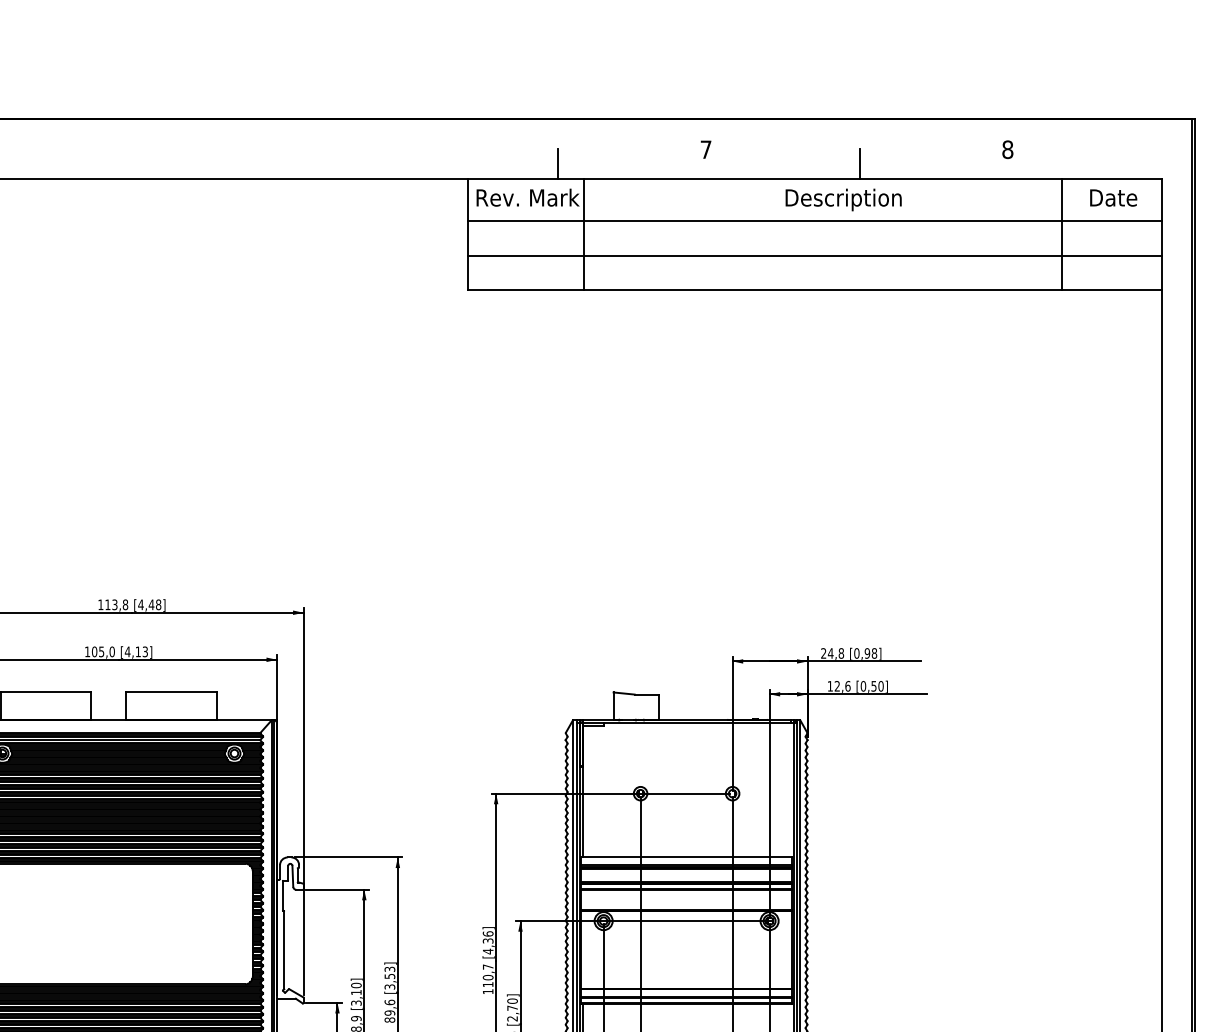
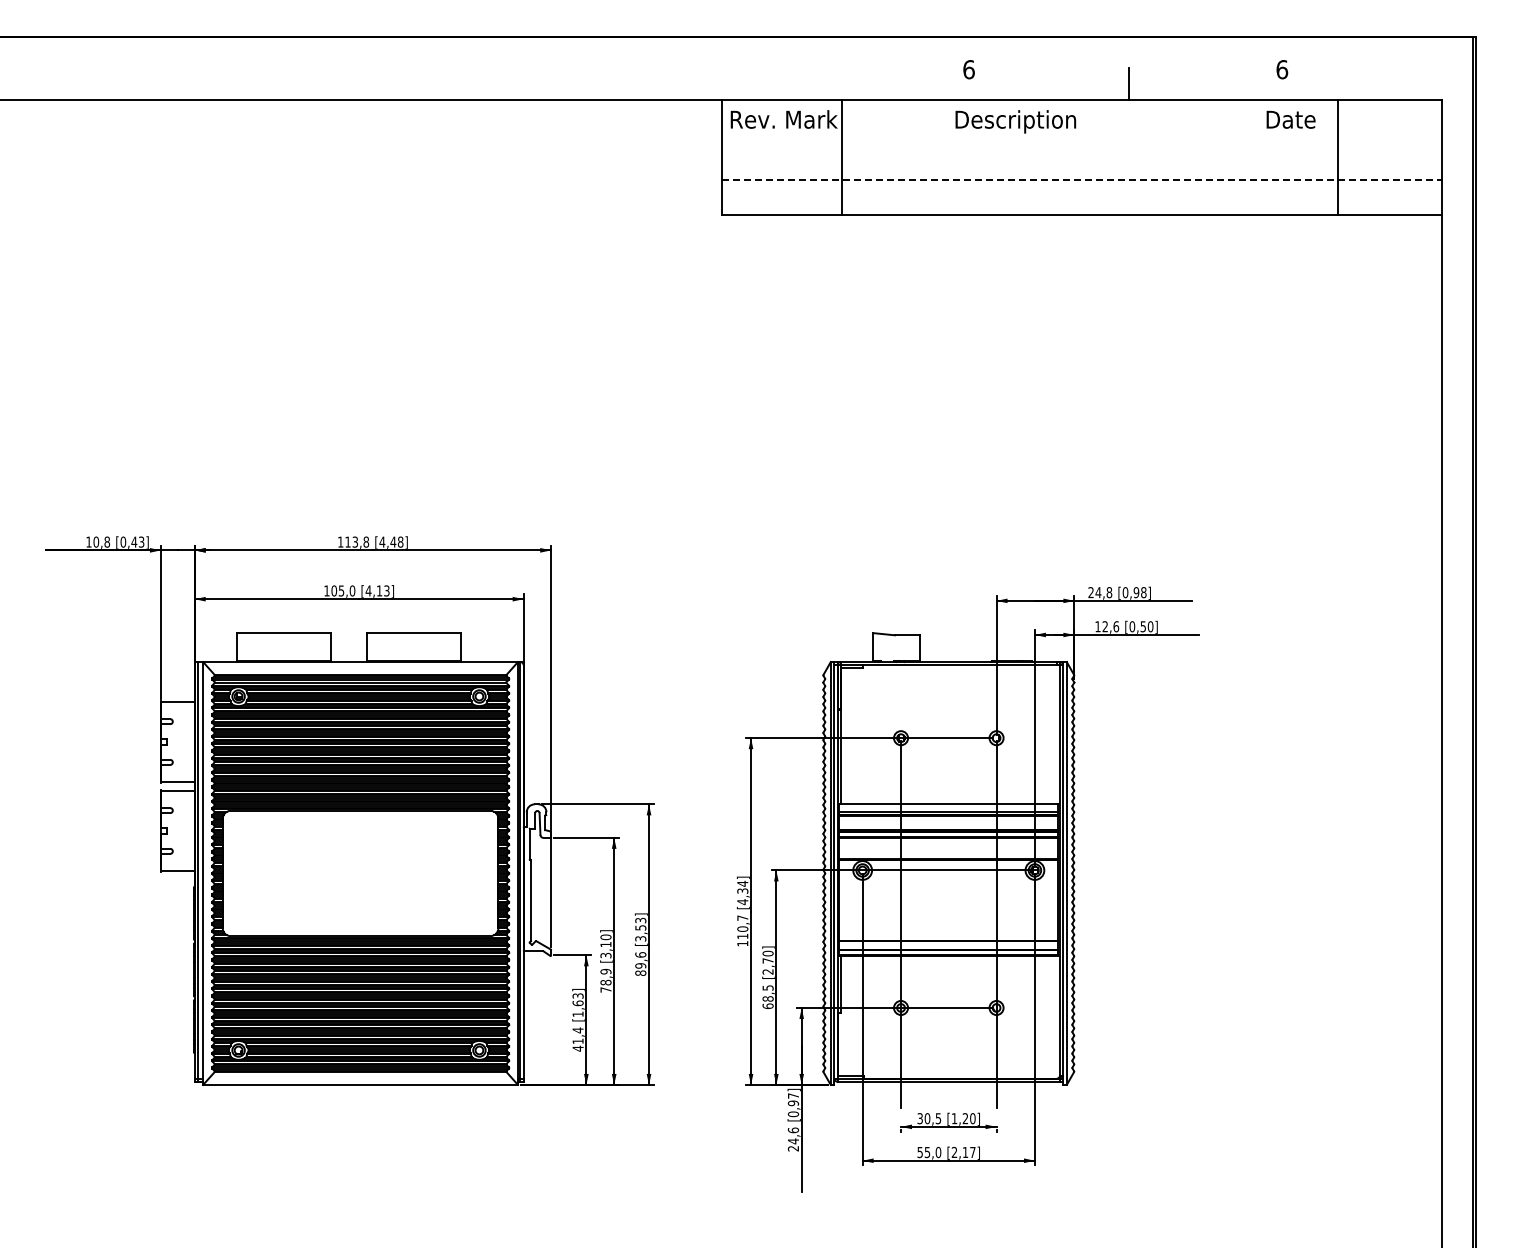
text: (705, 149) -> (968, 69), 7 -> 6
text: (1008, 149) -> (1282, 69), 8 -> 6
line: (558, 163) -> (815, 83), removed
text: (1113, 197) -> (1290, 119), moved
text: (843, 199) -> (1015, 121), moved
line: (815, 221) -> (1082, 144), removed
line: (815, 255) -> (1082, 179), solid -> dashed
text: (487, 933) -> (742, 883), [4,36] -> [4,34]

